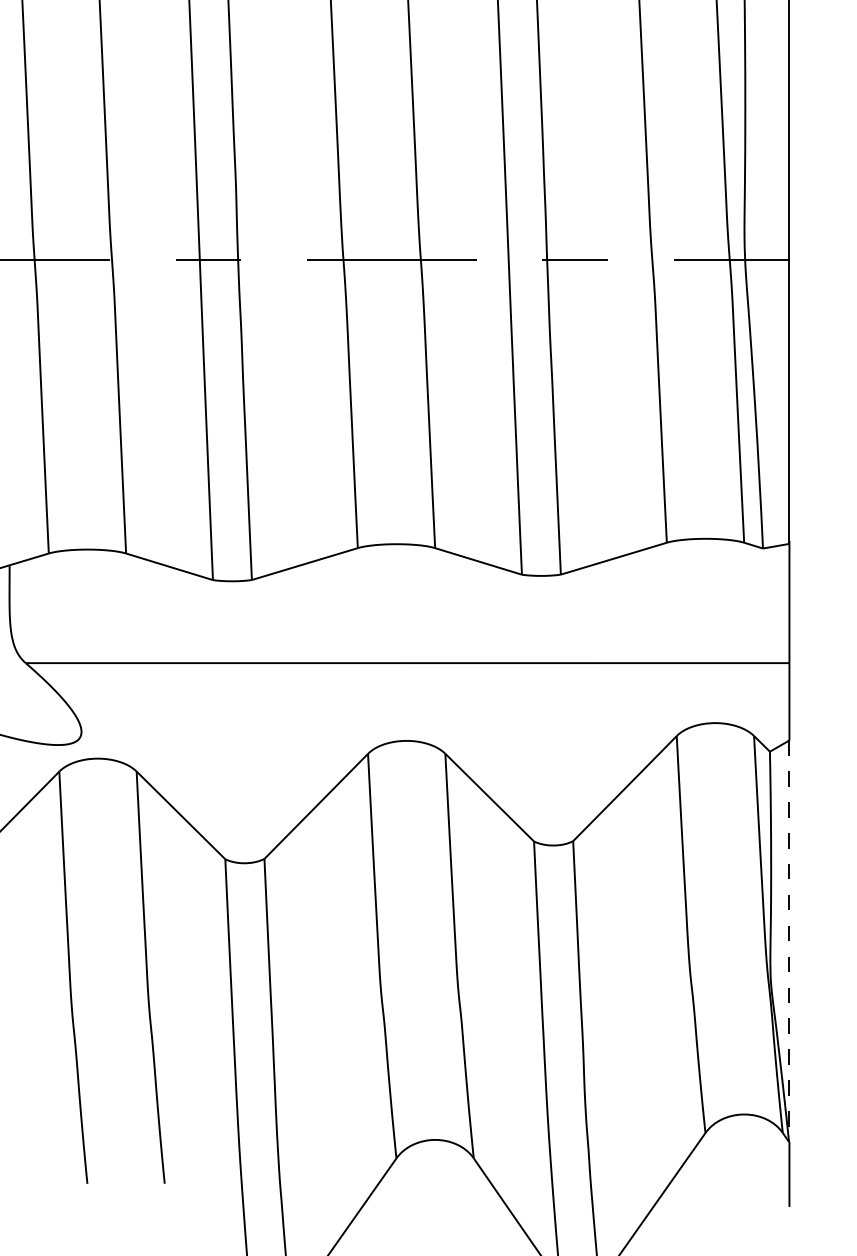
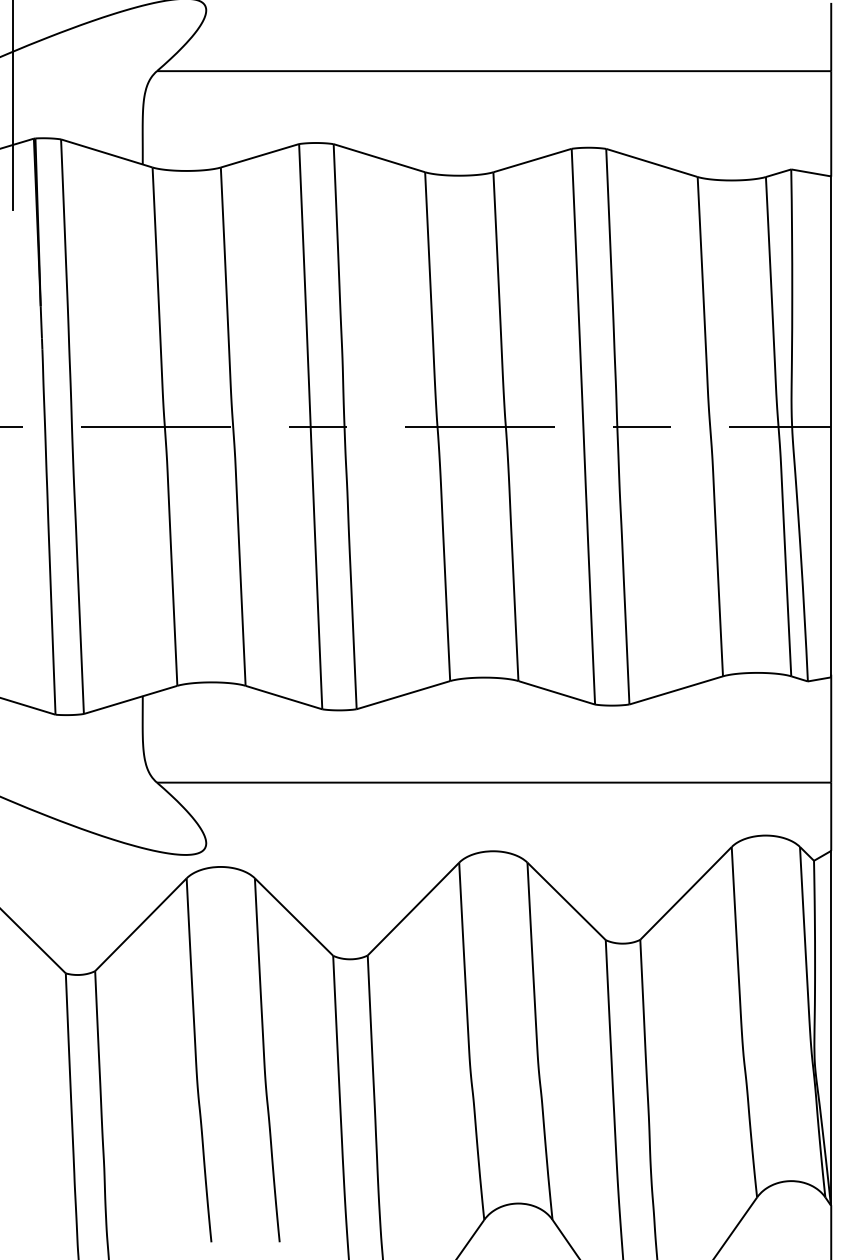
line: (789, 941) -> (831, 1028), dashed -> solid

